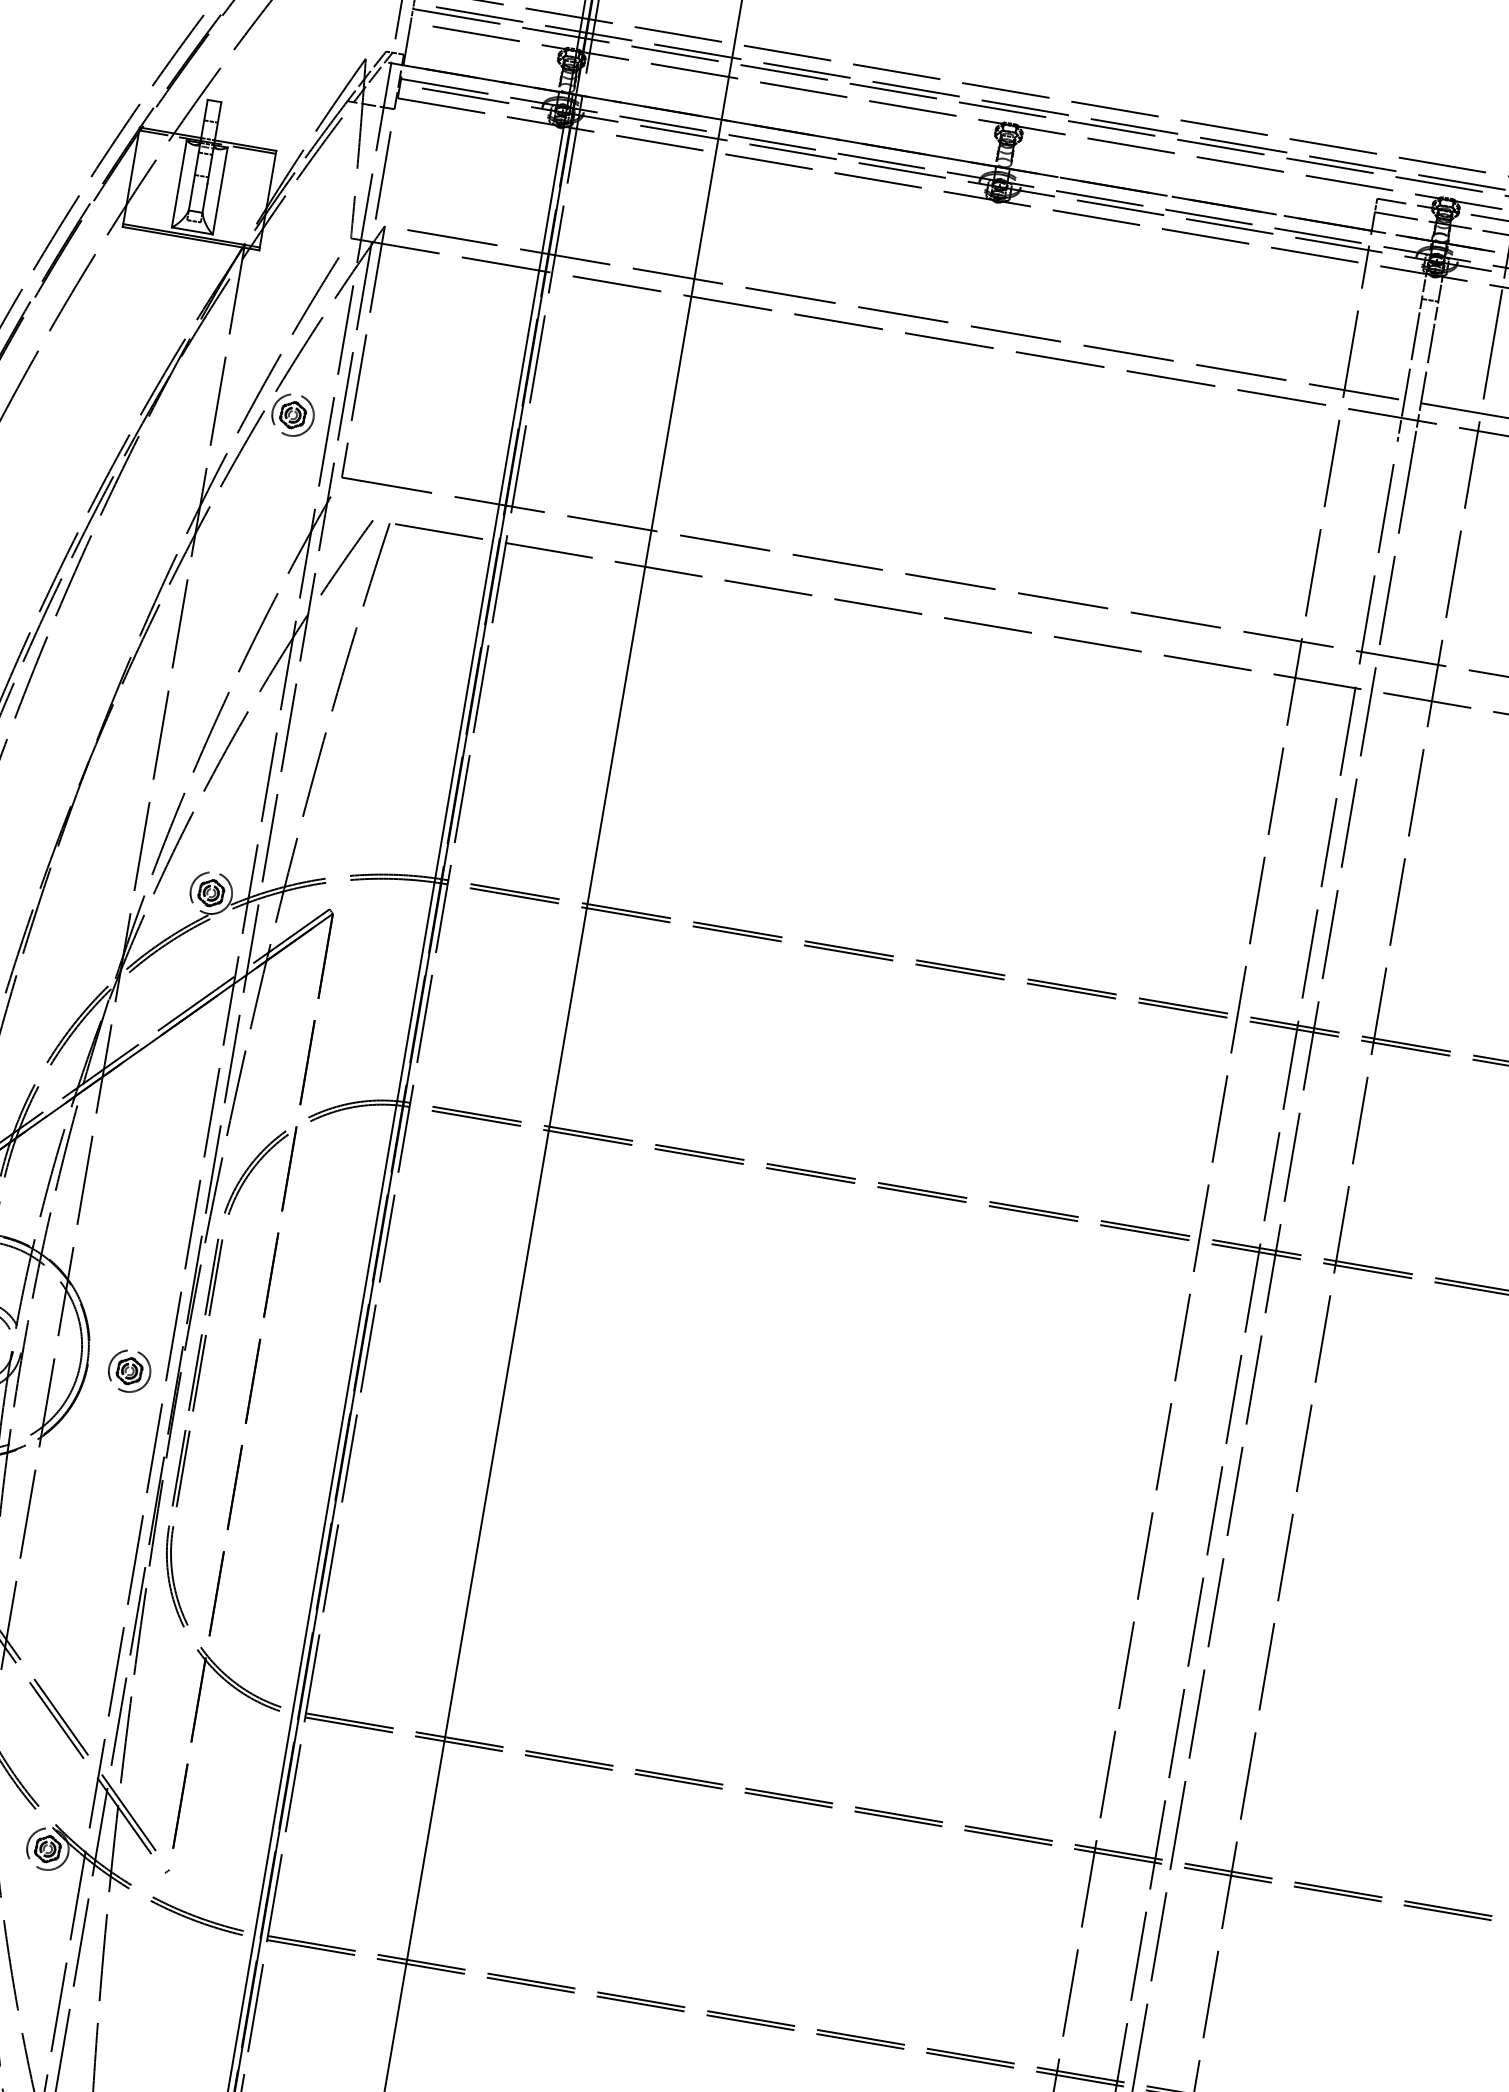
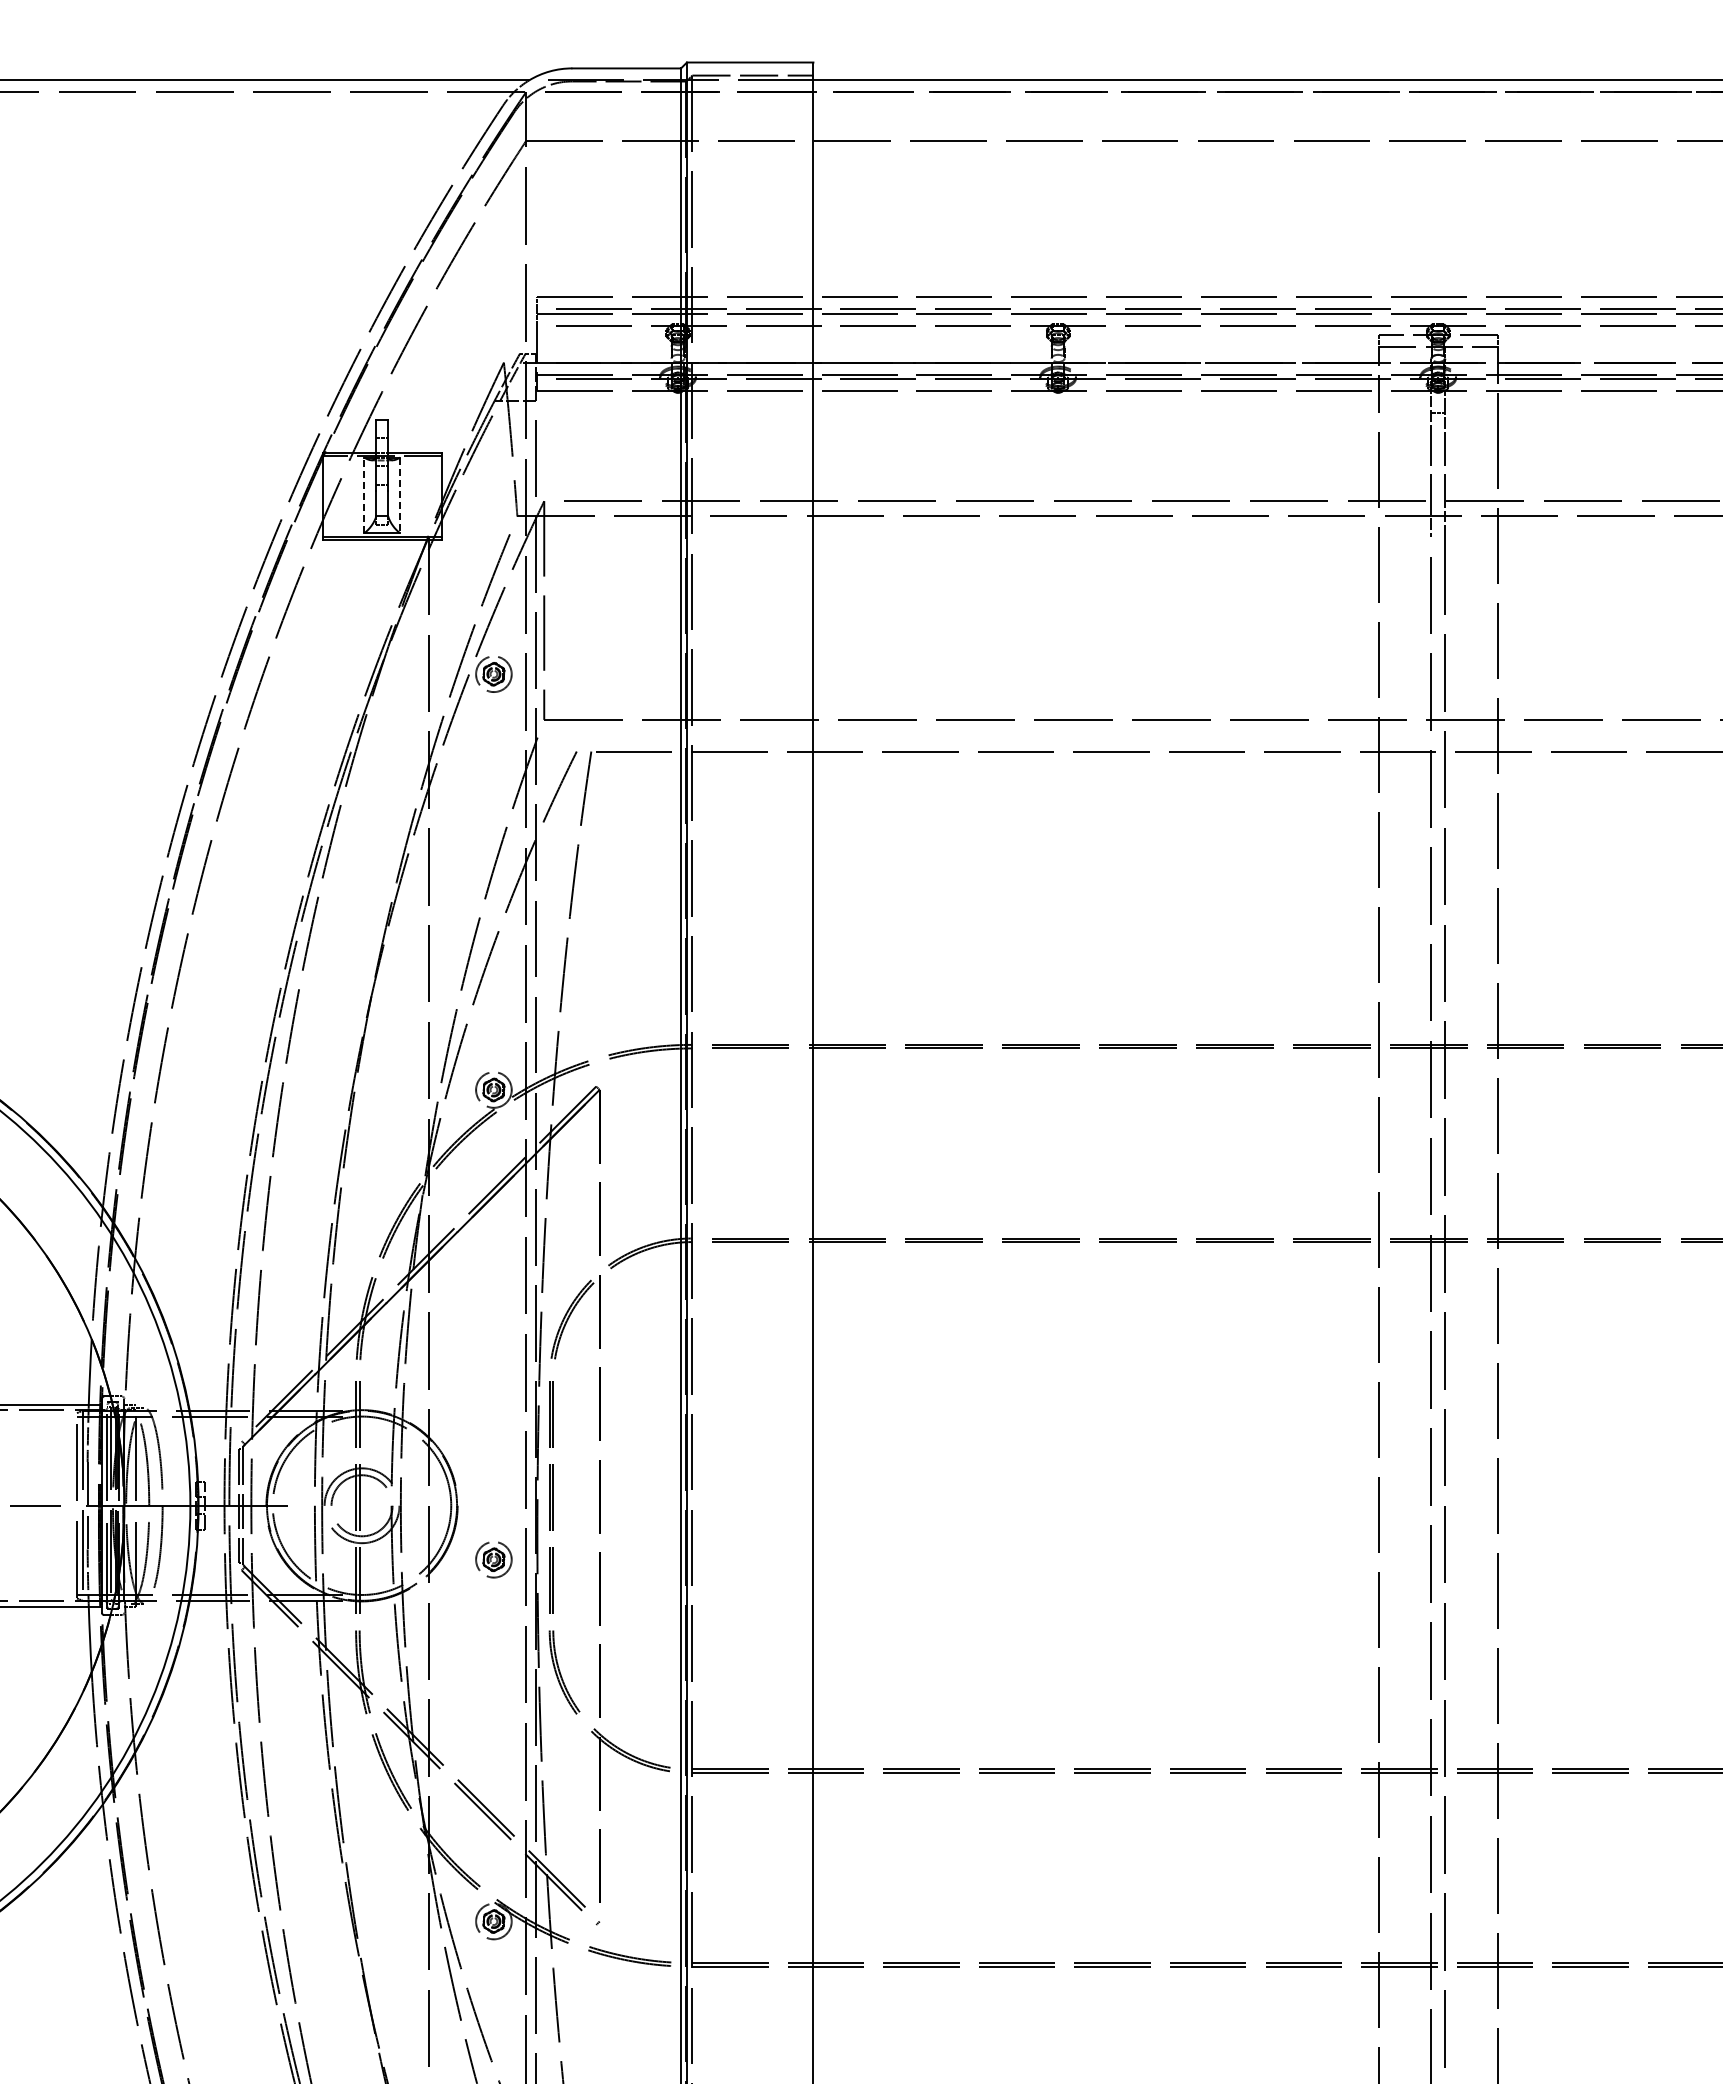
line: (179, 184) -> (364, 495), solid -> dashed
line: (220, 191) -> (400, 495), solid -> dashed
part: (129, 1370) -> (493, 1559), moved

